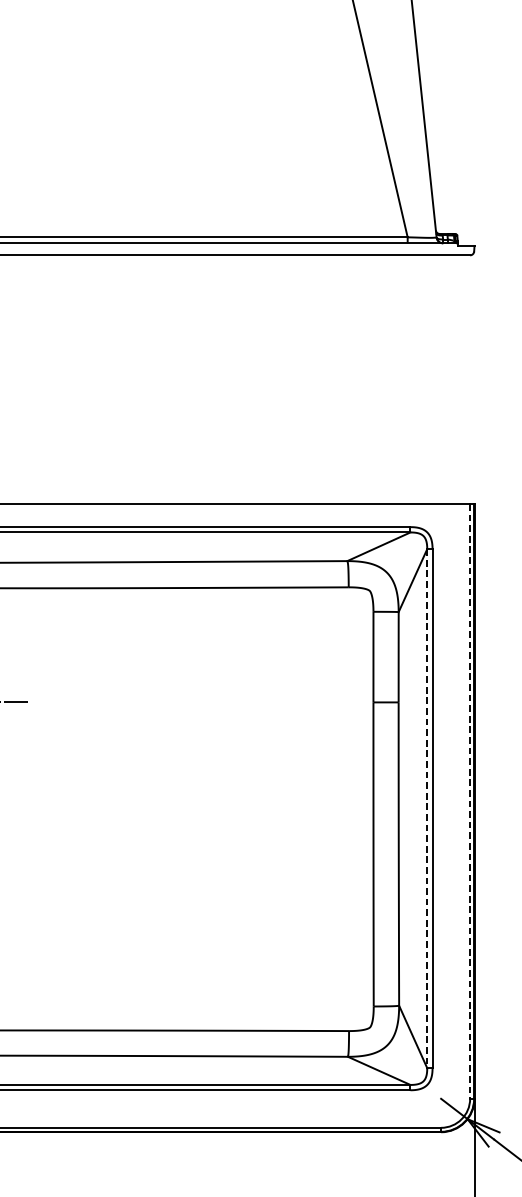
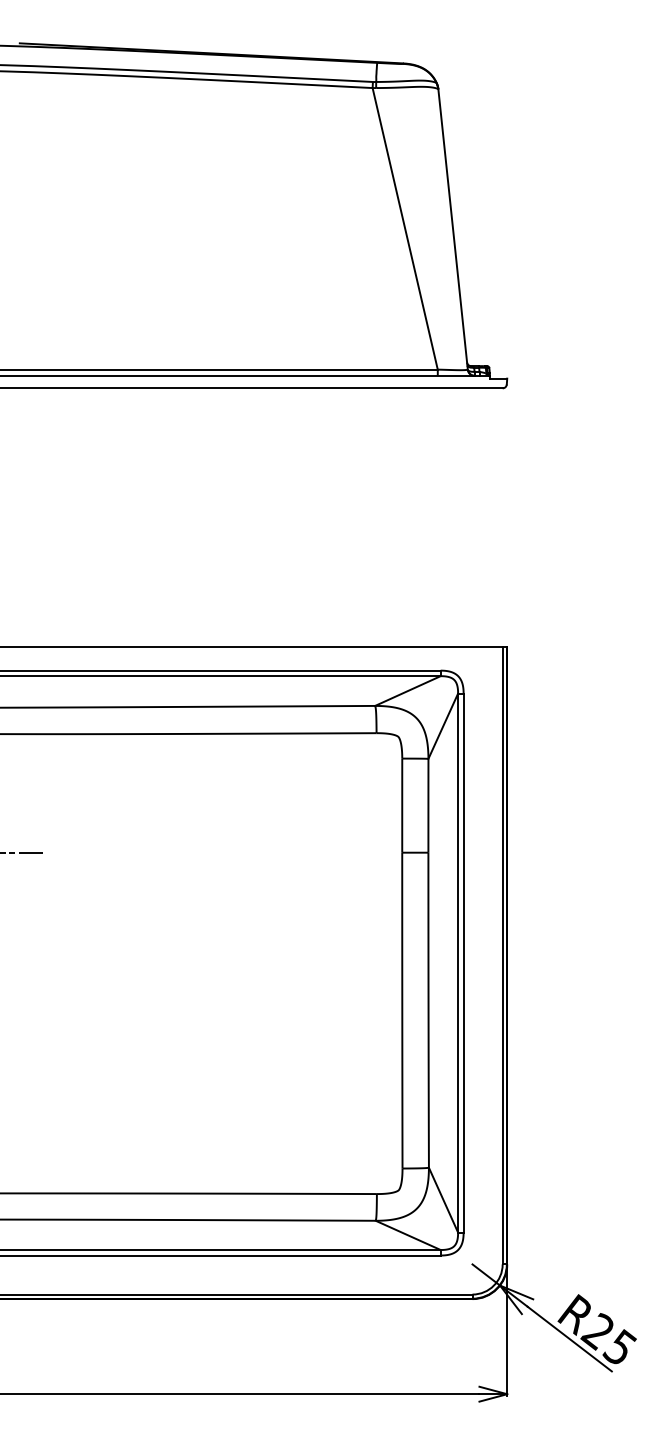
line: (469, 801) -> (502, 955), dashed -> solid
line: (427, 809) -> (458, 963), dashed -> solid

